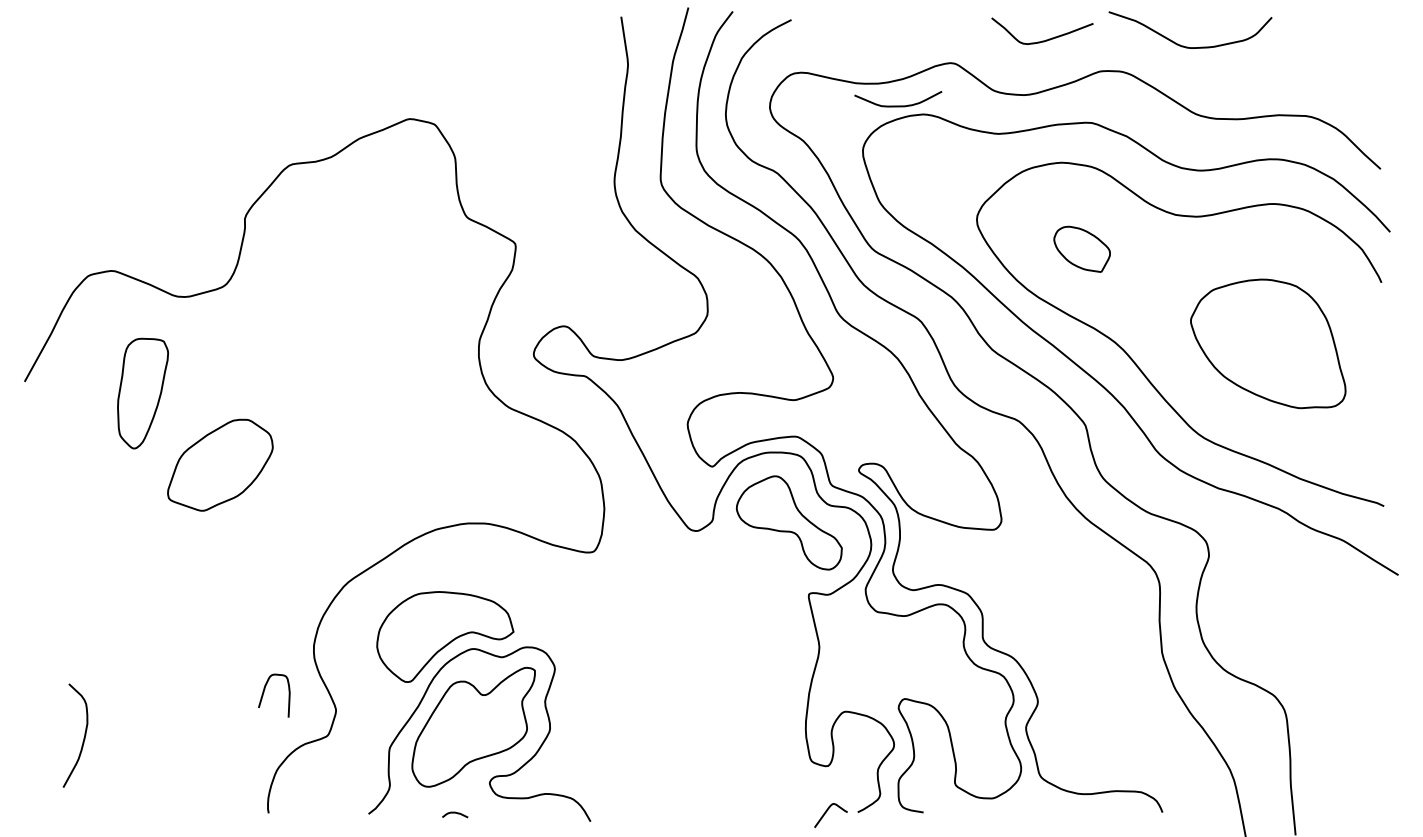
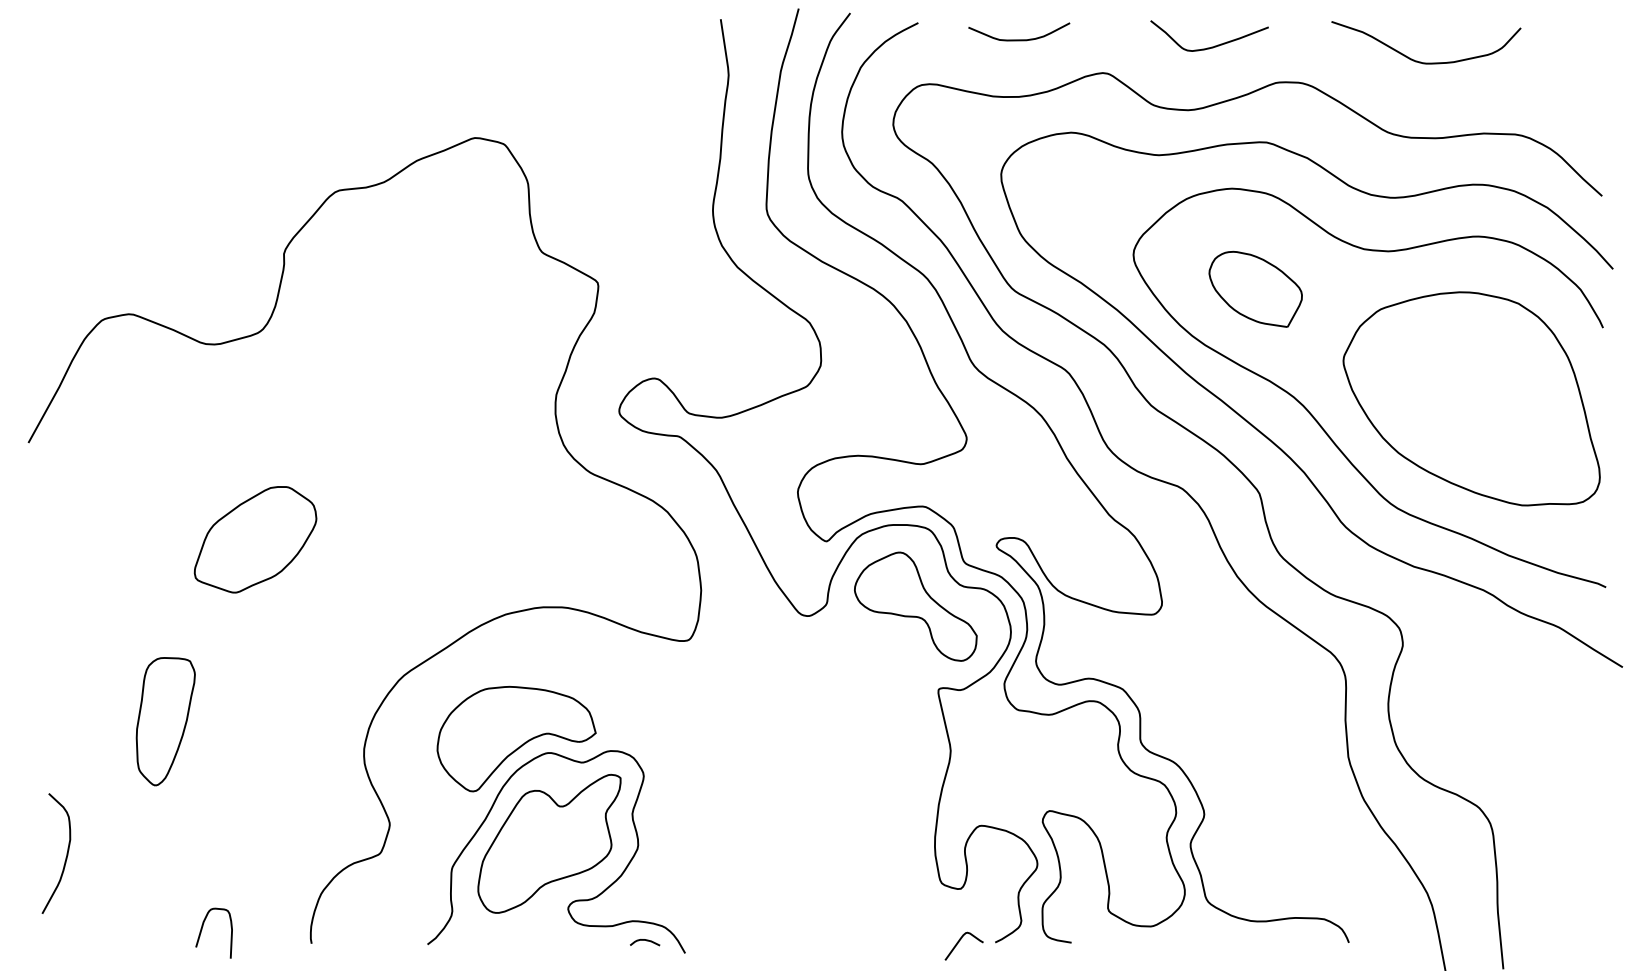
curve: (1186, 46) -> (1421, 61), moved
curve: (898, 105) -> (1019, 39), moved
part: (1082, 248) -> (1255, 288), size x1.43
part: (1268, 343) -> (1471, 398), size x1.43
part: (142, 393) -> (165, 721), moved
curve: (264, 693) -> (202, 930), moved
curve: (83, 739) -> (65, 857), moved
curve: (456, 814) -> (646, 941), moved

